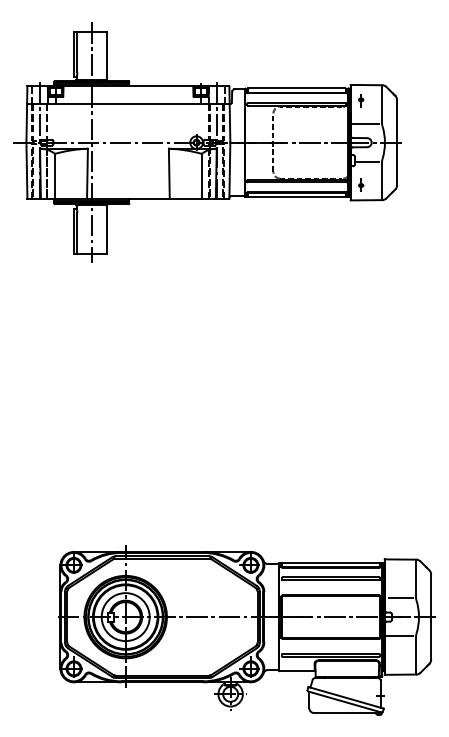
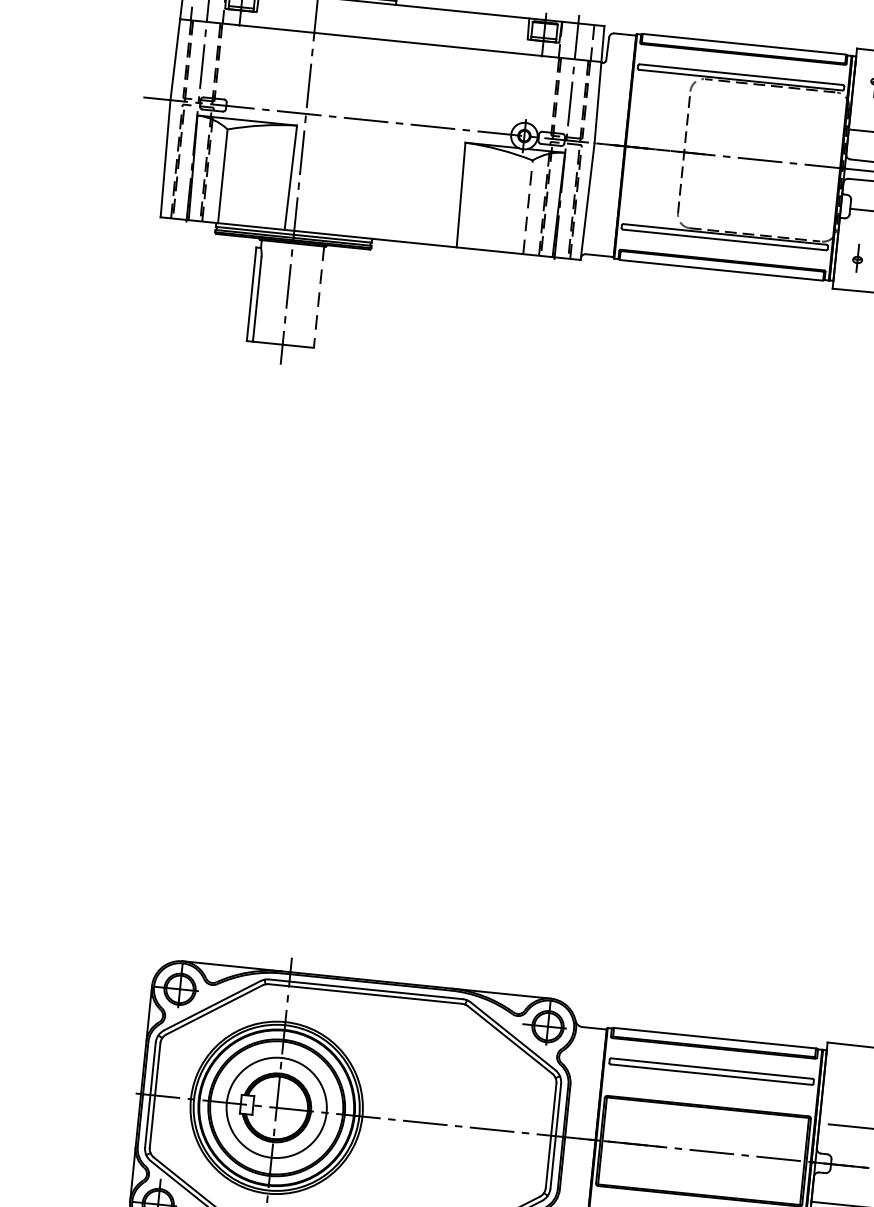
line: (201, 176) -> (527, 207), solid -> dashed
line: (106, 229) -> (318, 297), solid -> dashed

